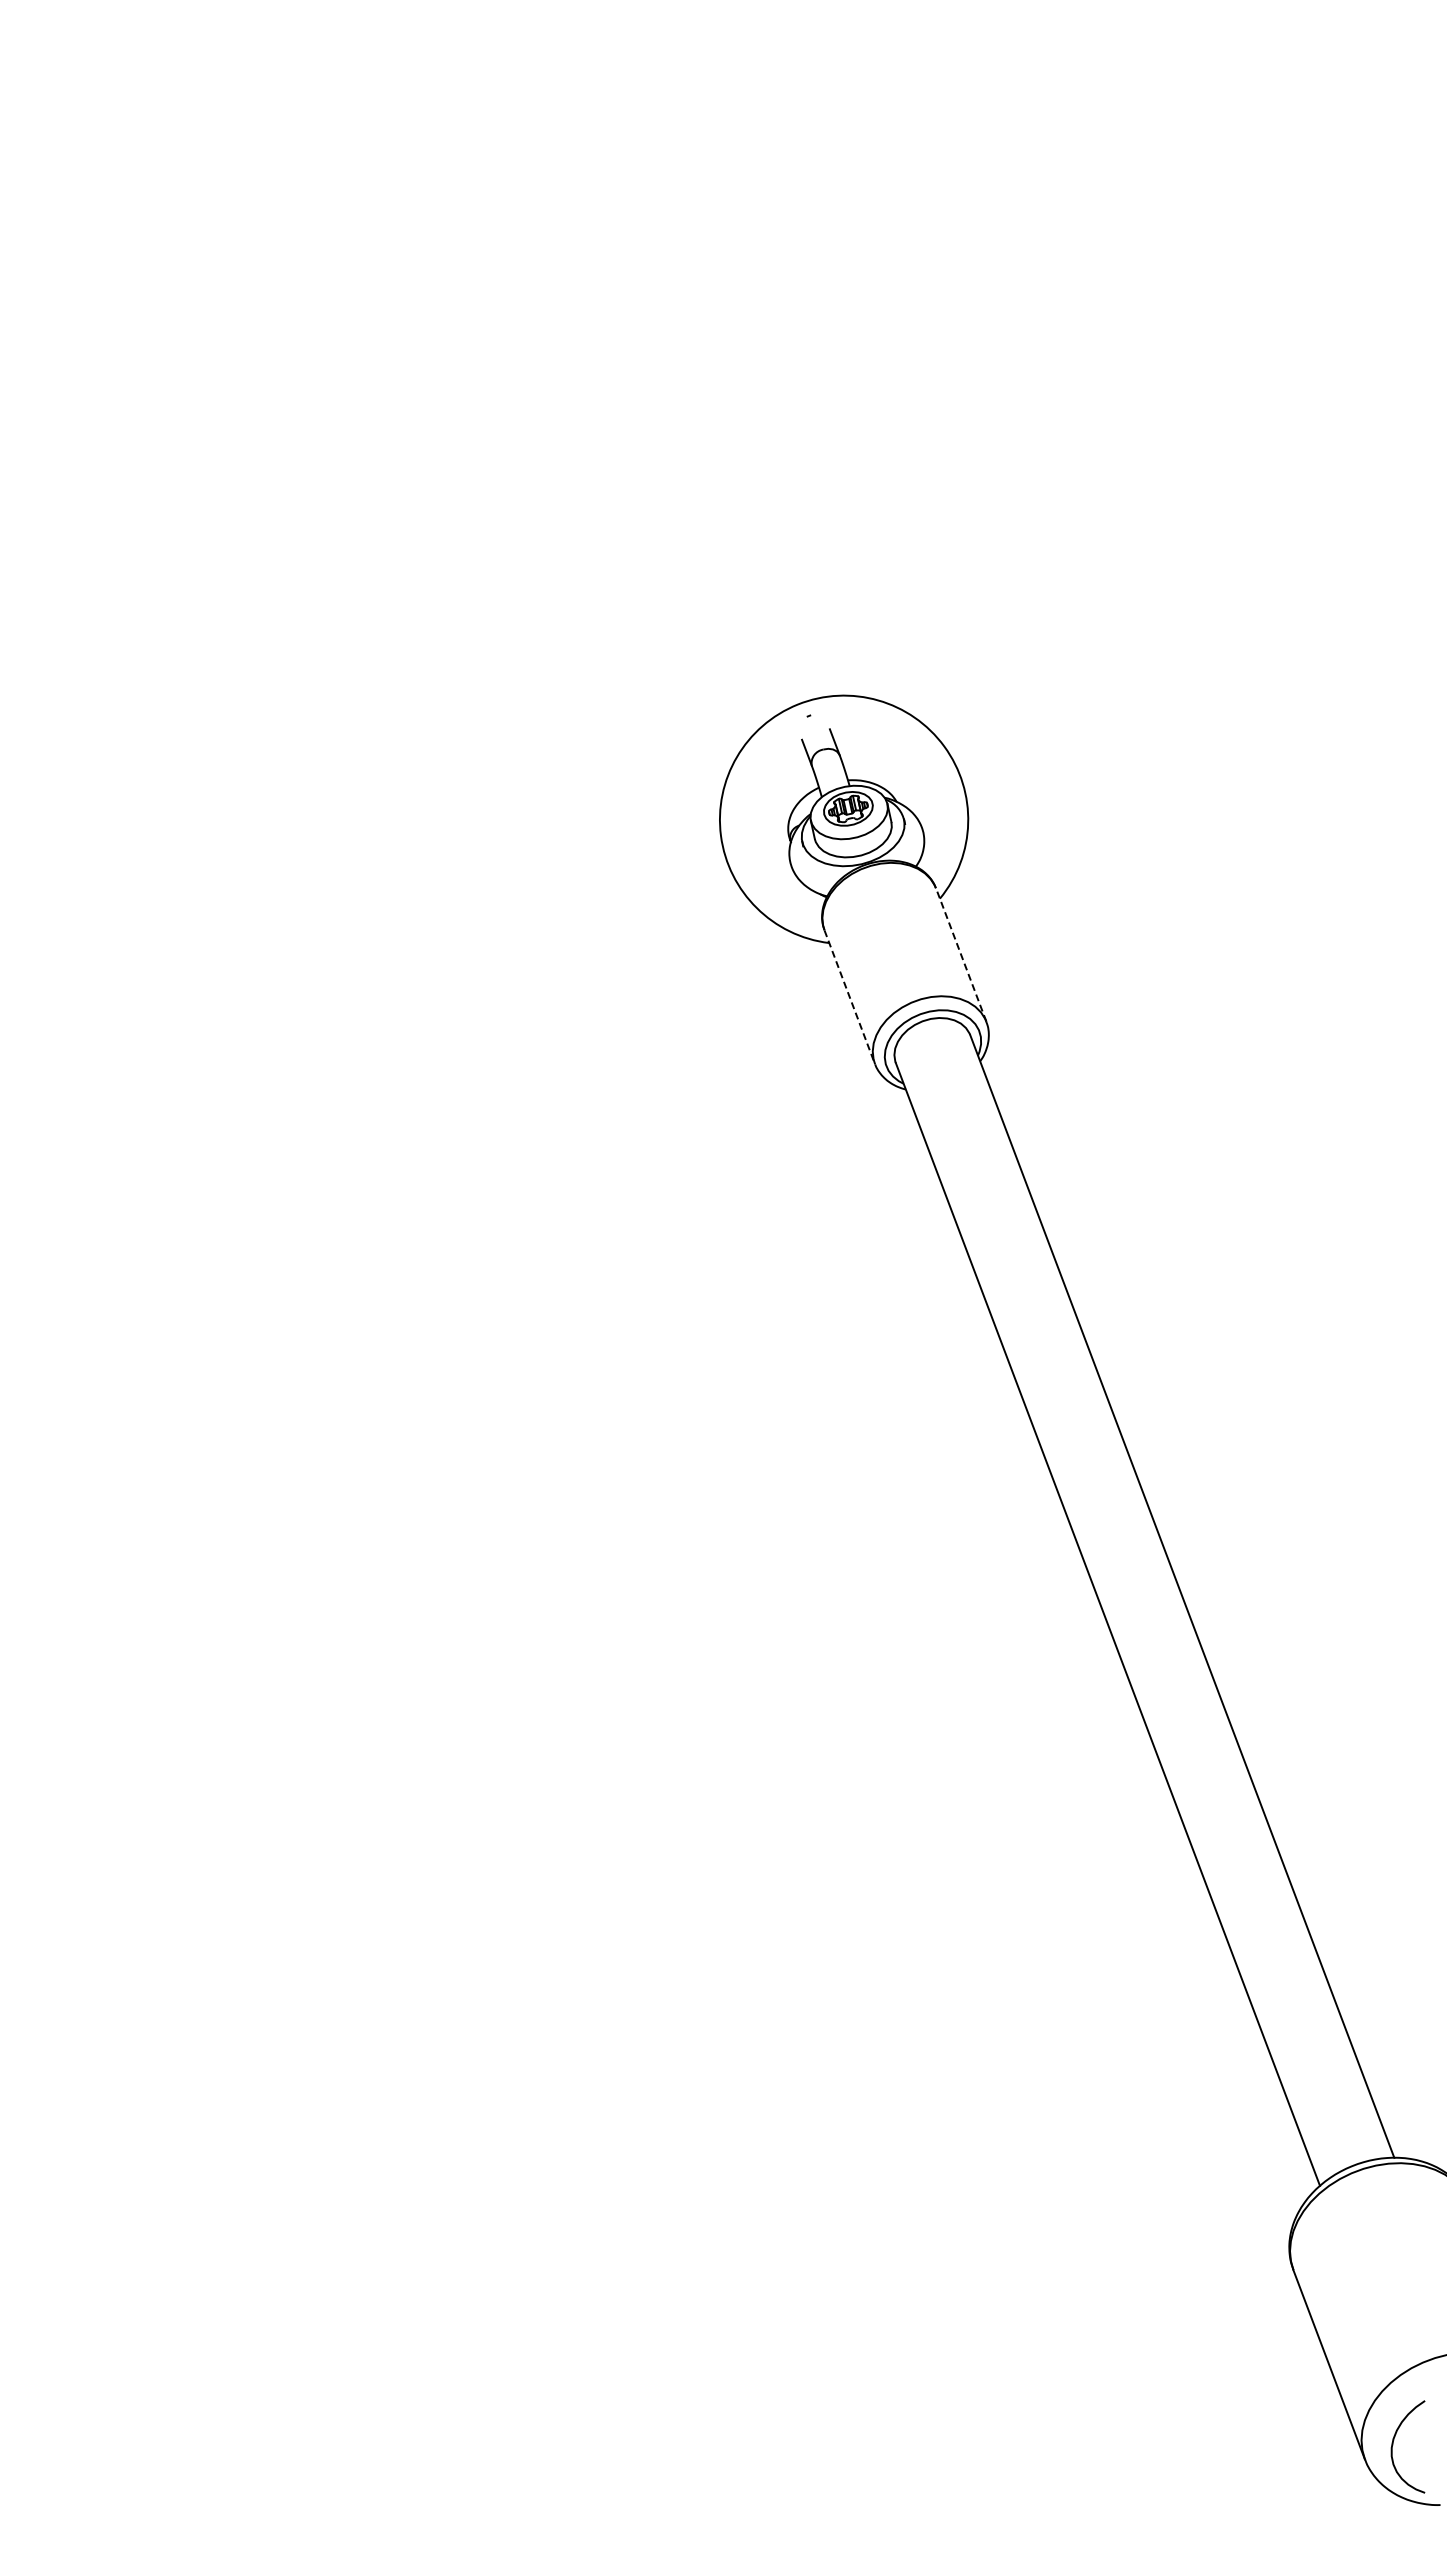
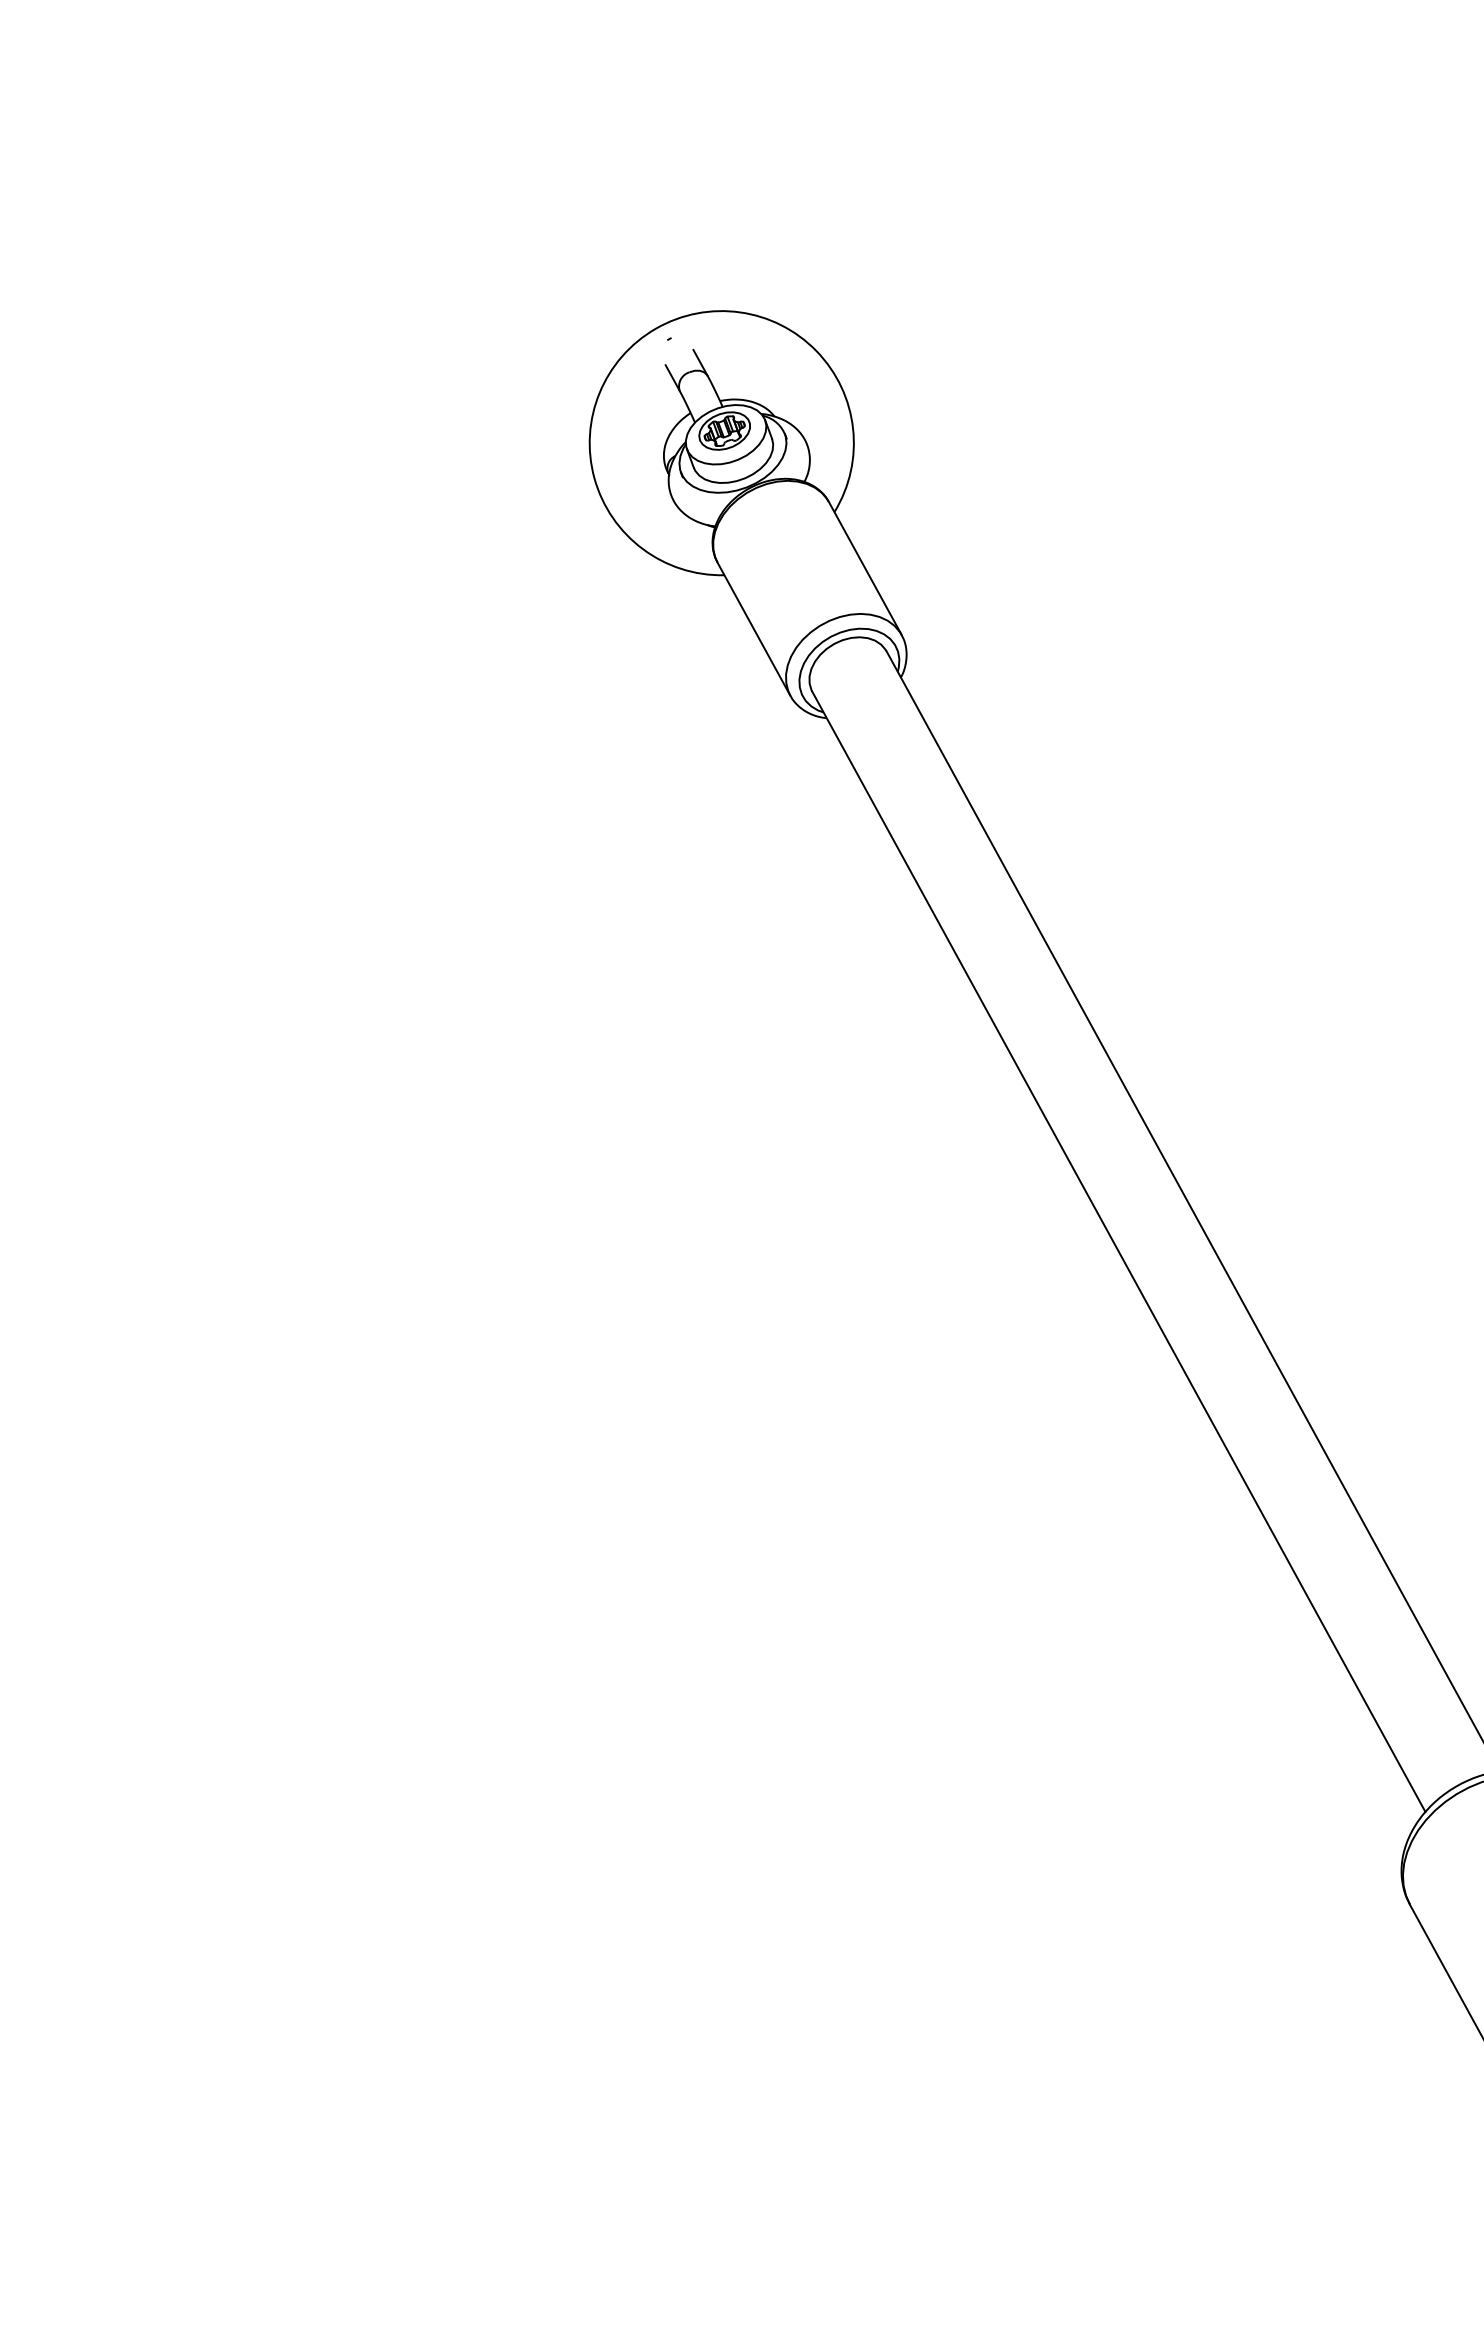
line: (961, 954) -> (865, 567), dashed -> solid
line: (849, 997) -> (753, 629), dashed -> solid

